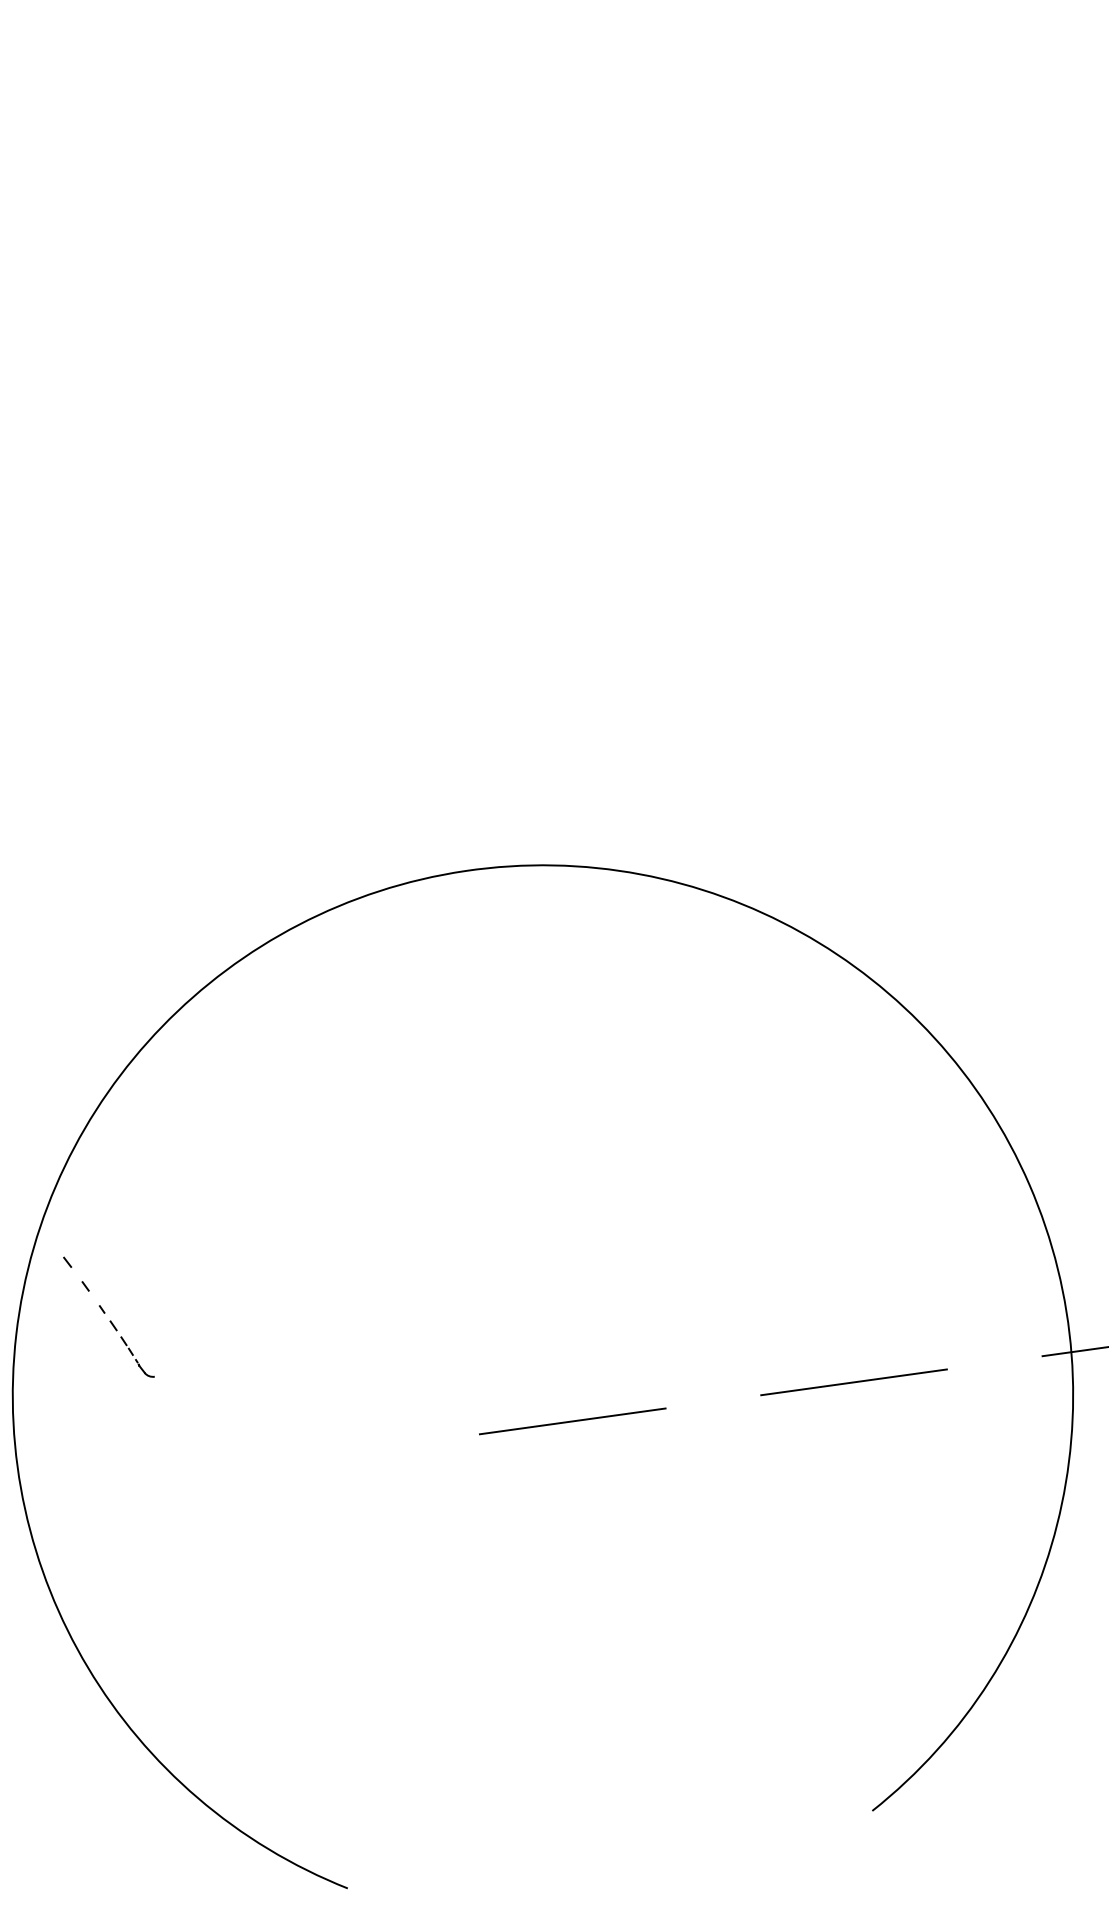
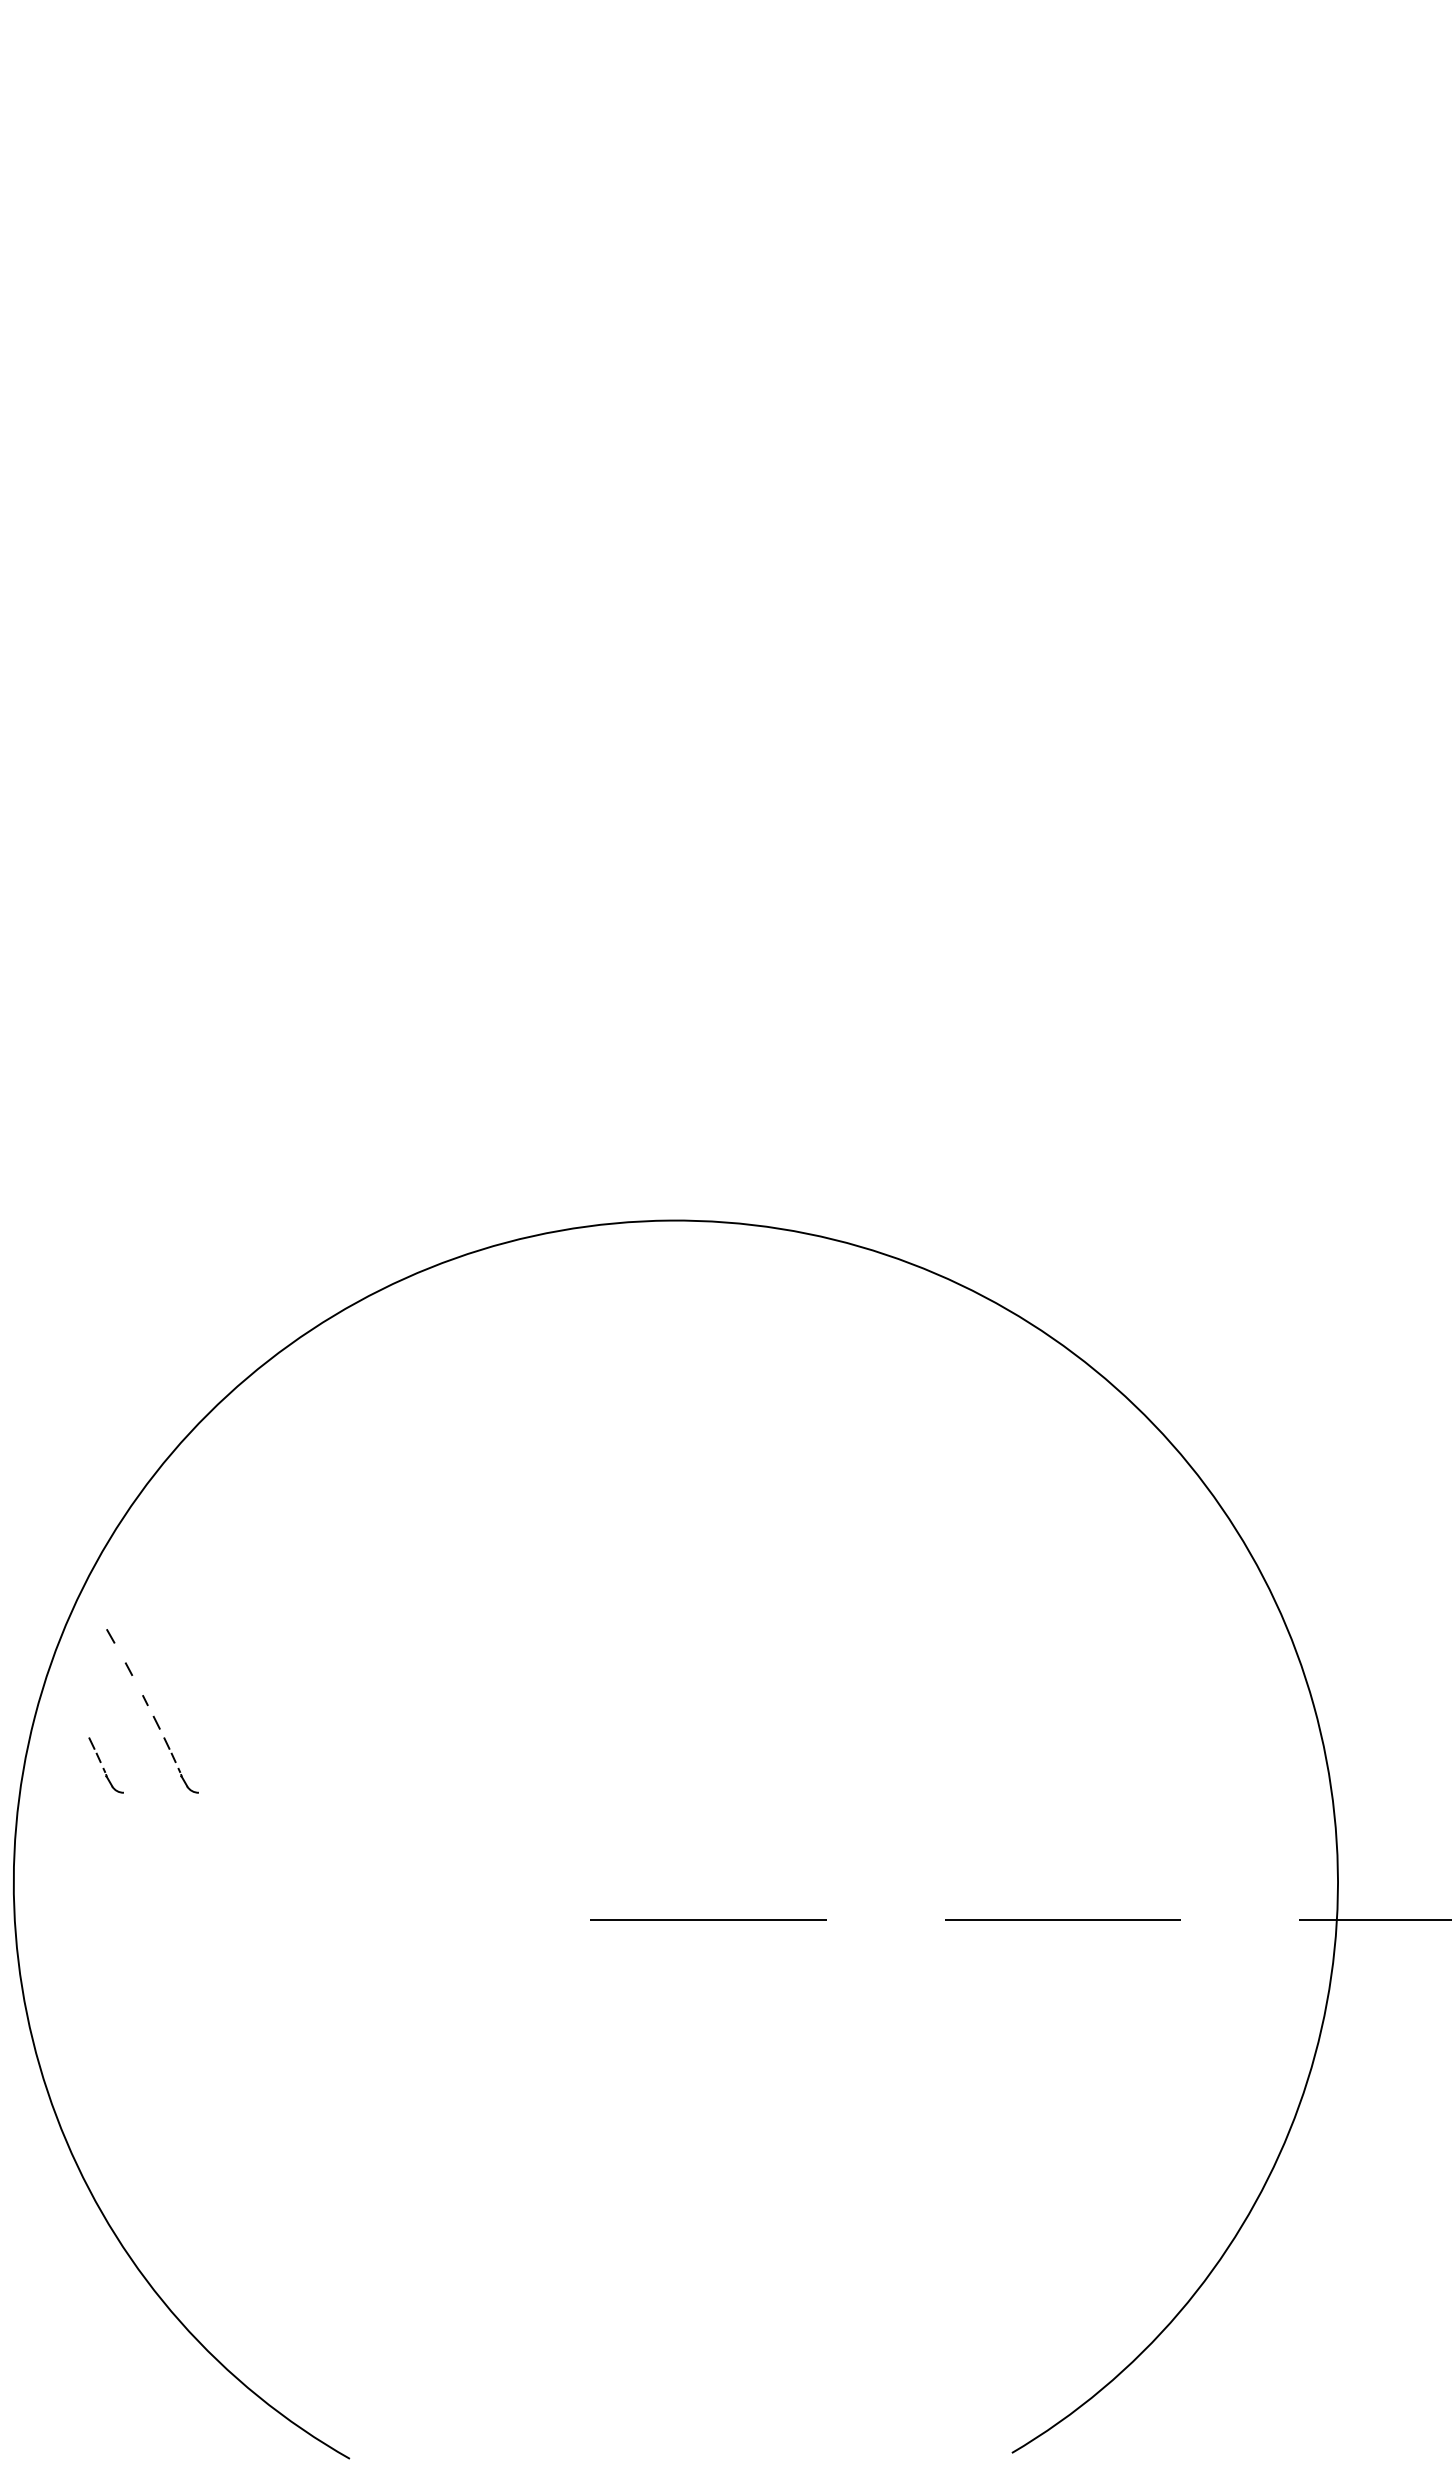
part: (77, 1365) -> (105, 1765), added

